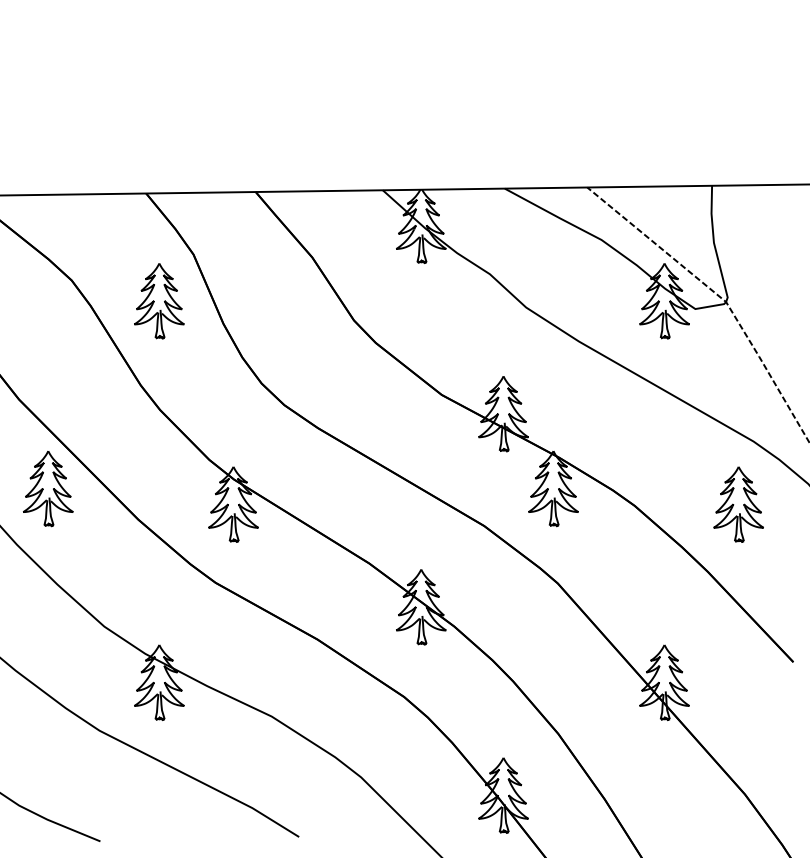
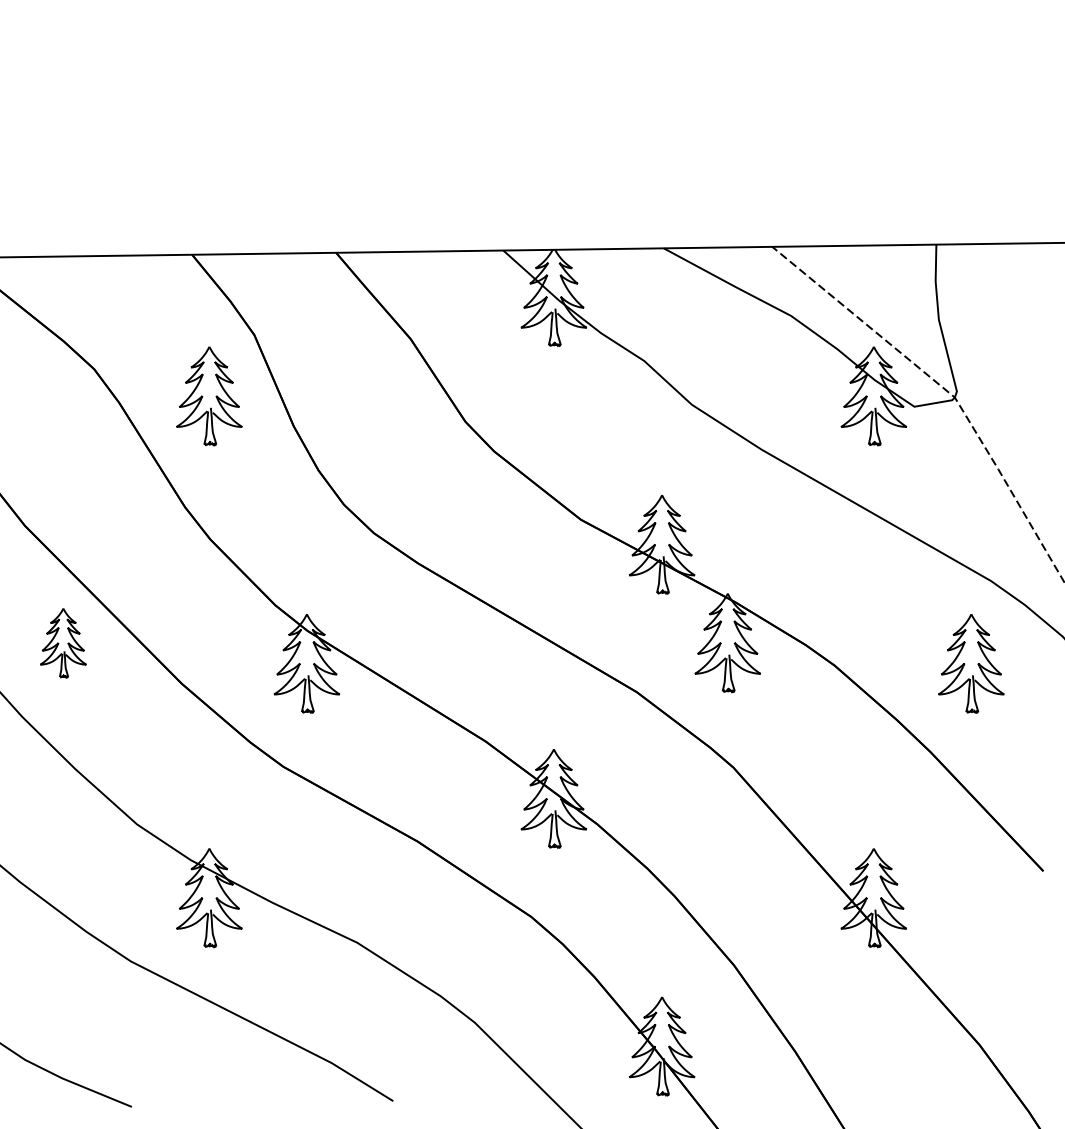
part: (48, 489) -> (63, 643), size x0.7

